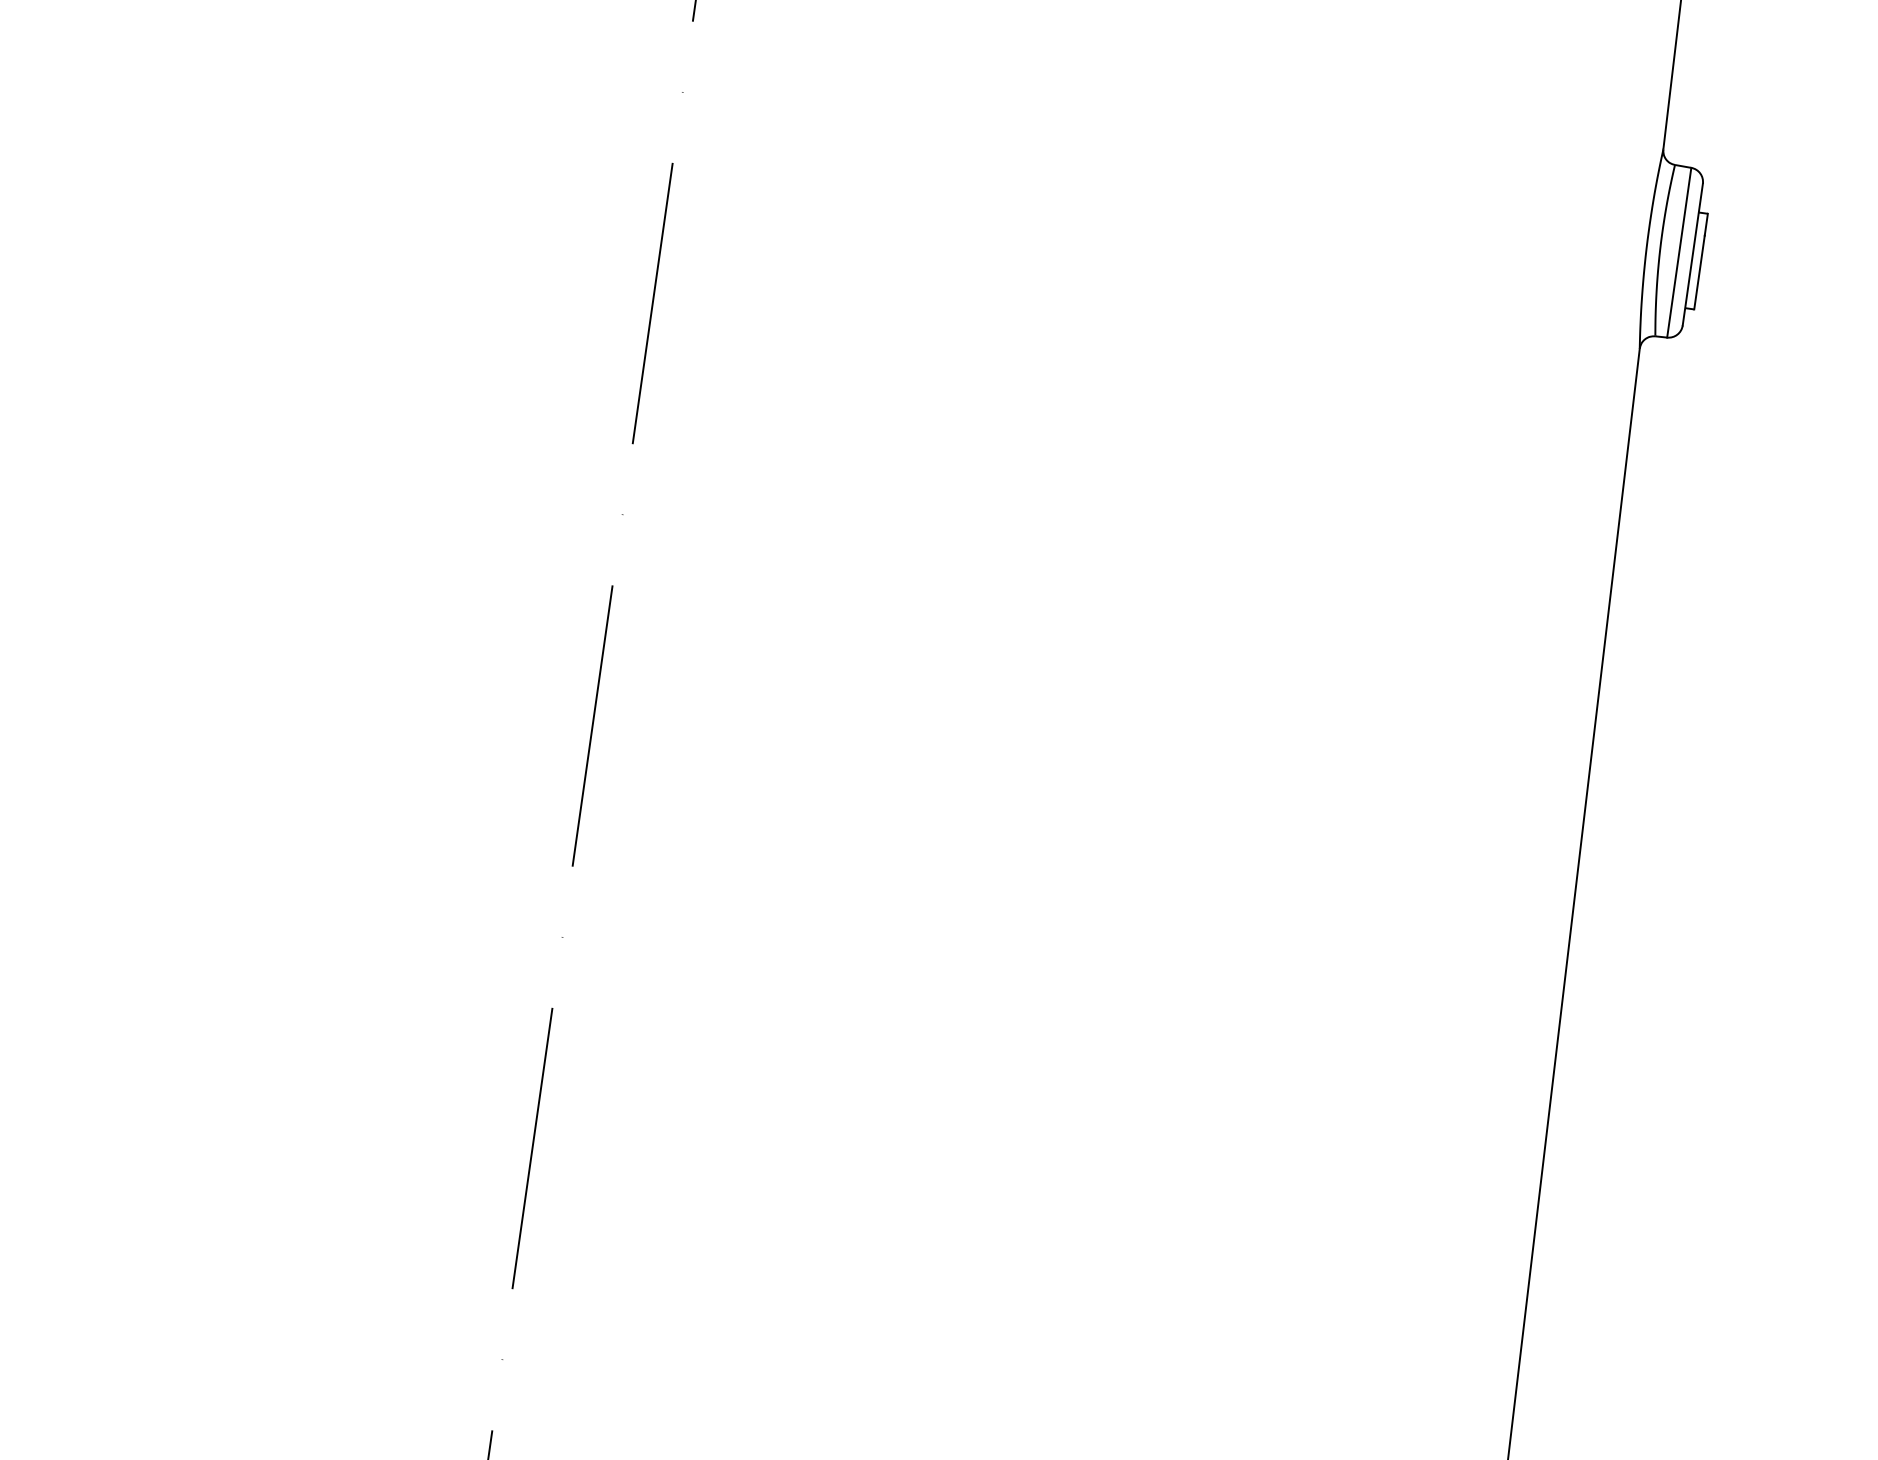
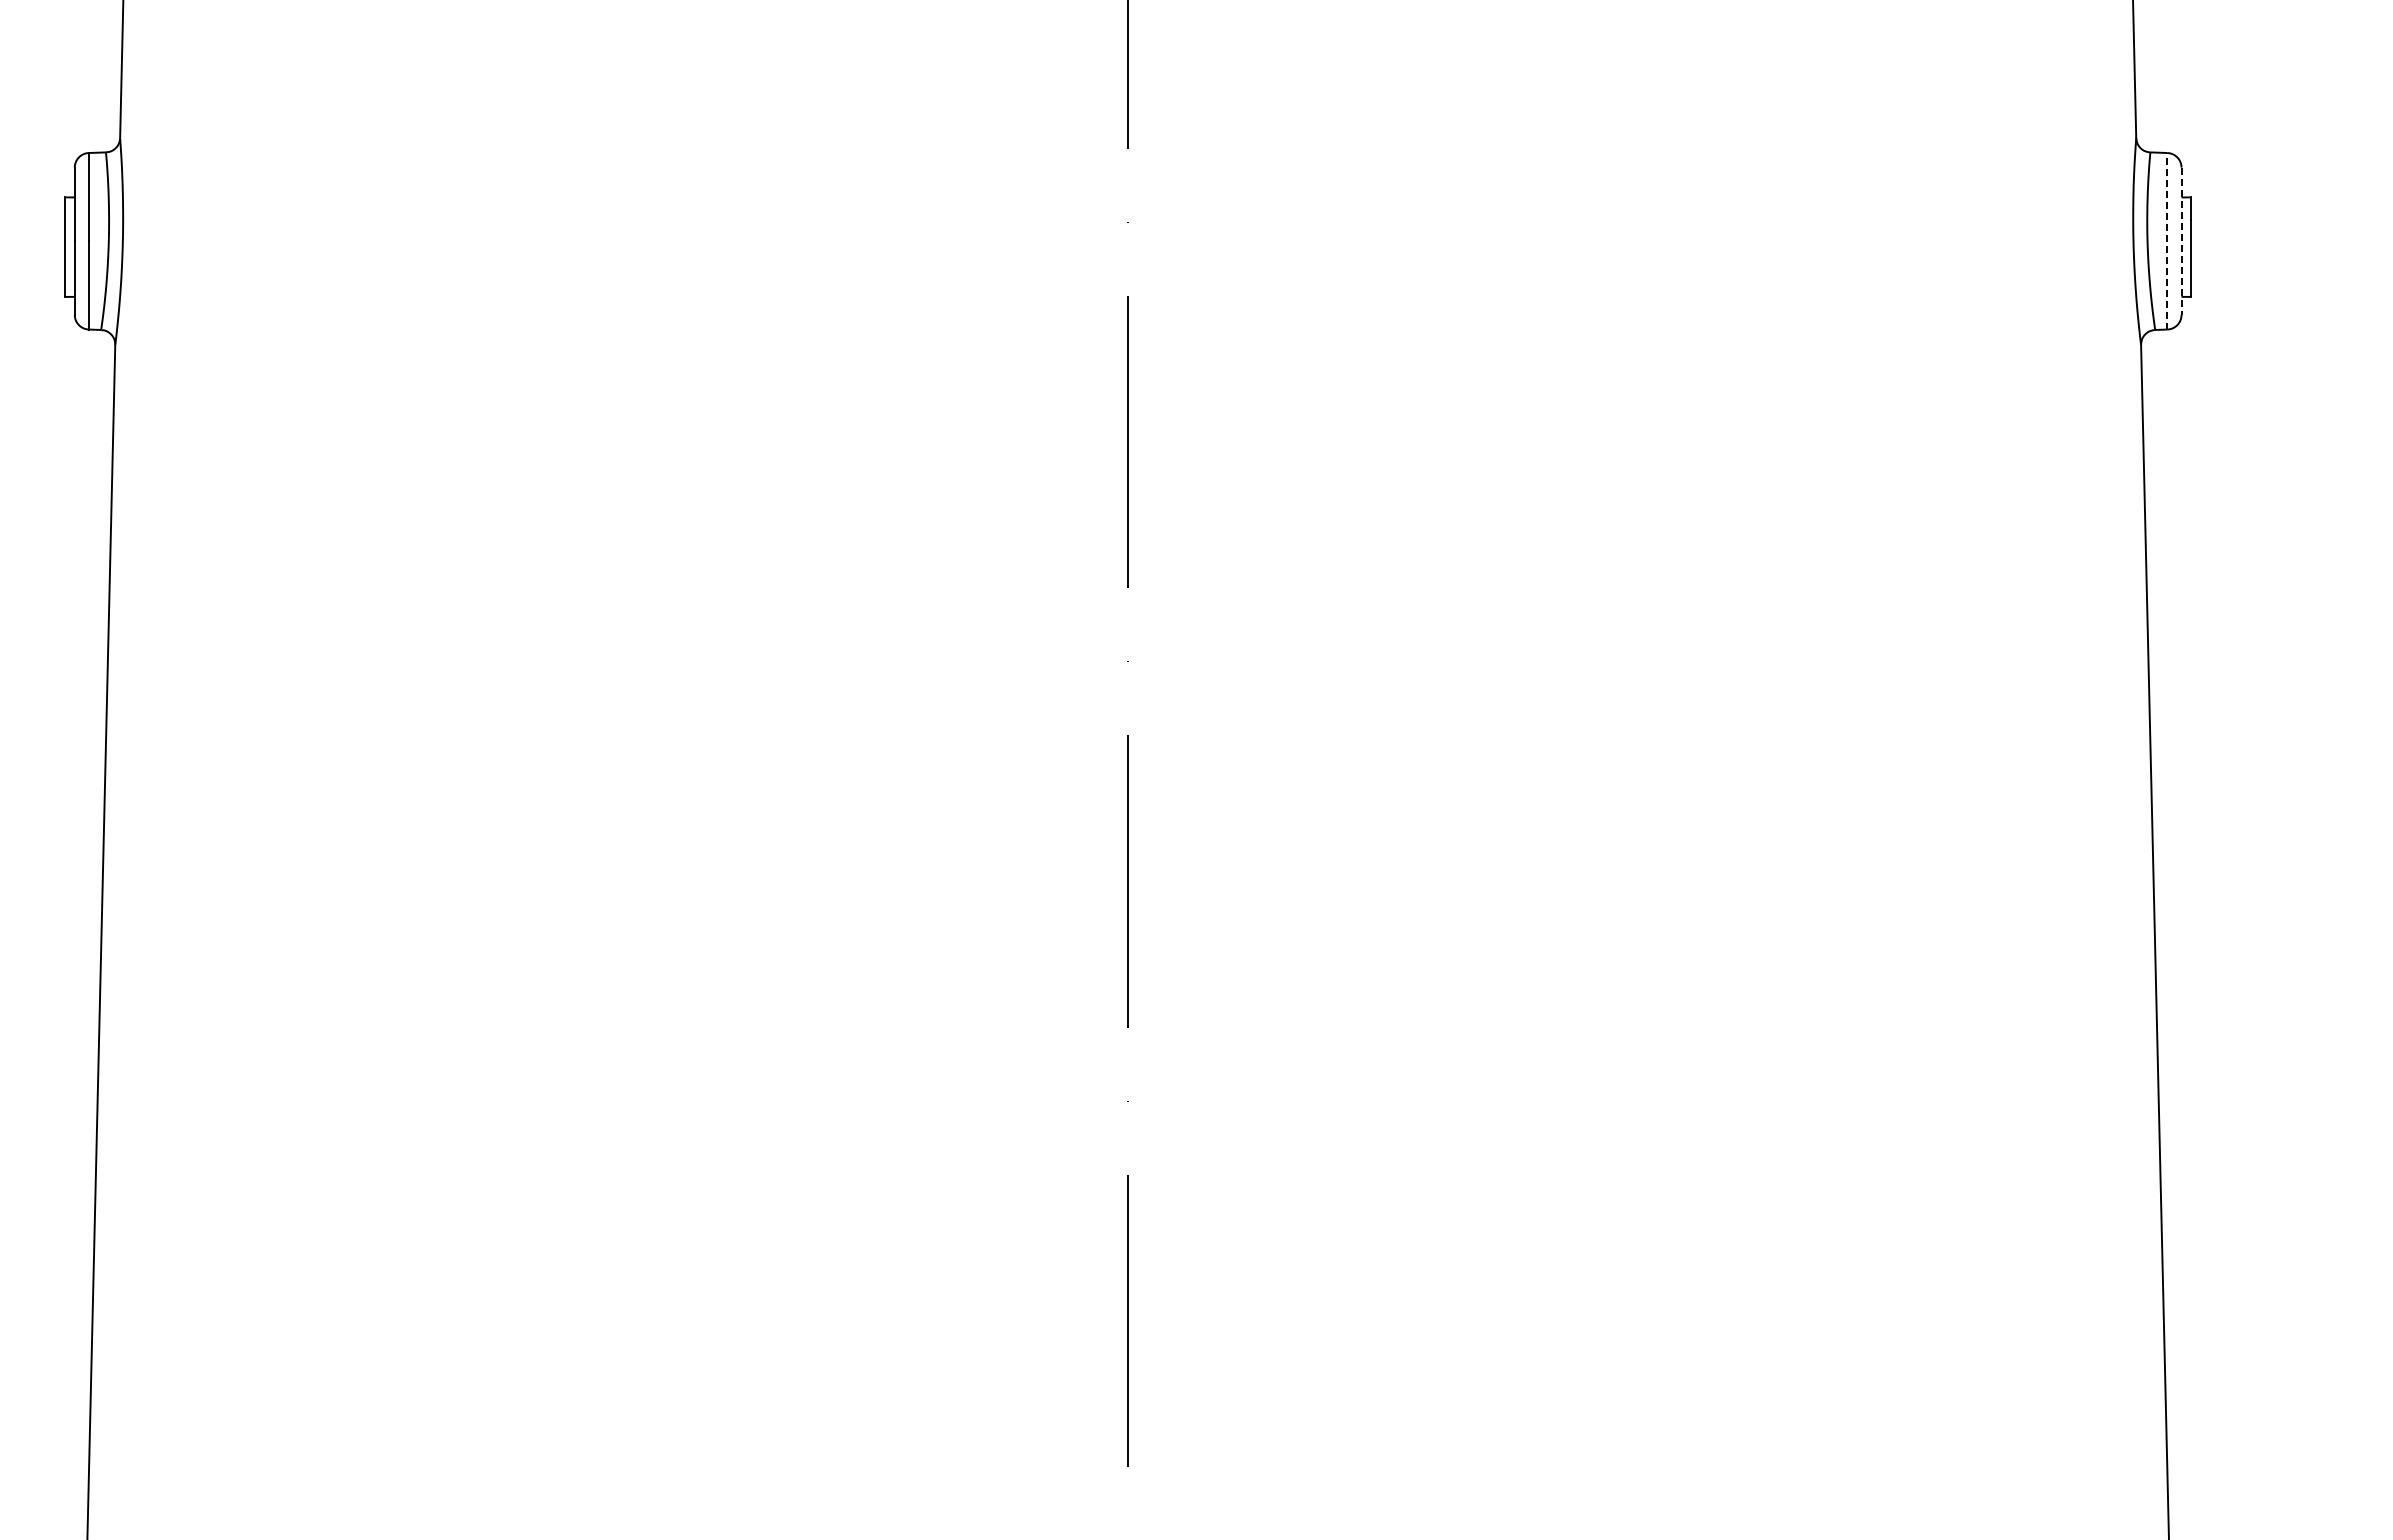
line: (1679, 251) -> (2167, 240), solid -> dashed
line: (1692, 254) -> (2181, 241), solid -> dashed

